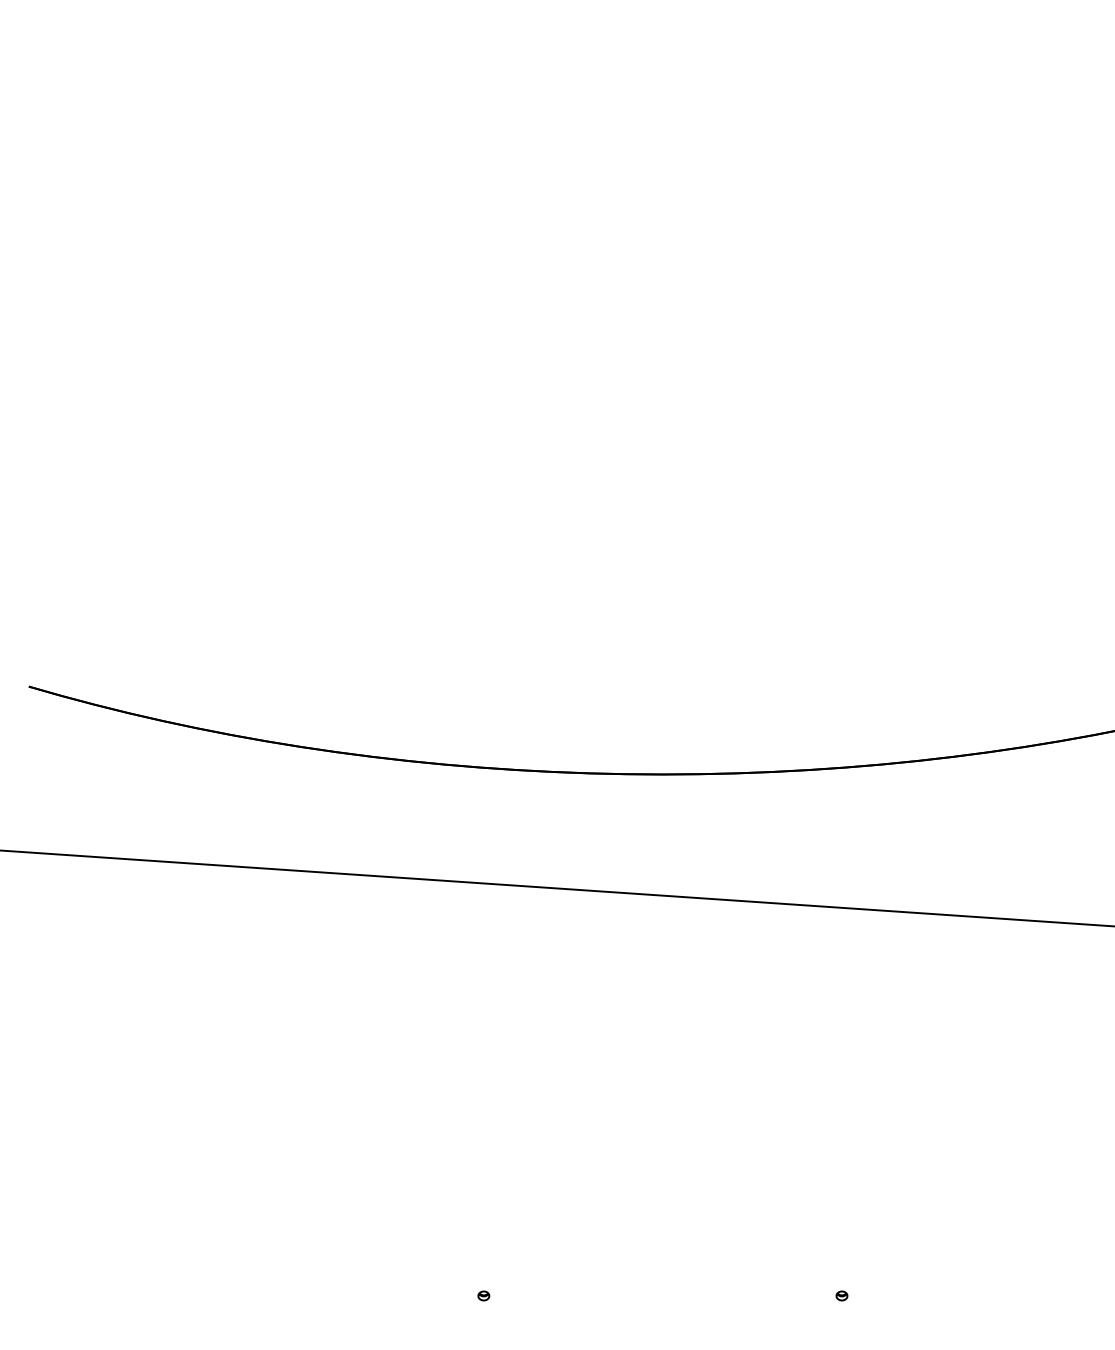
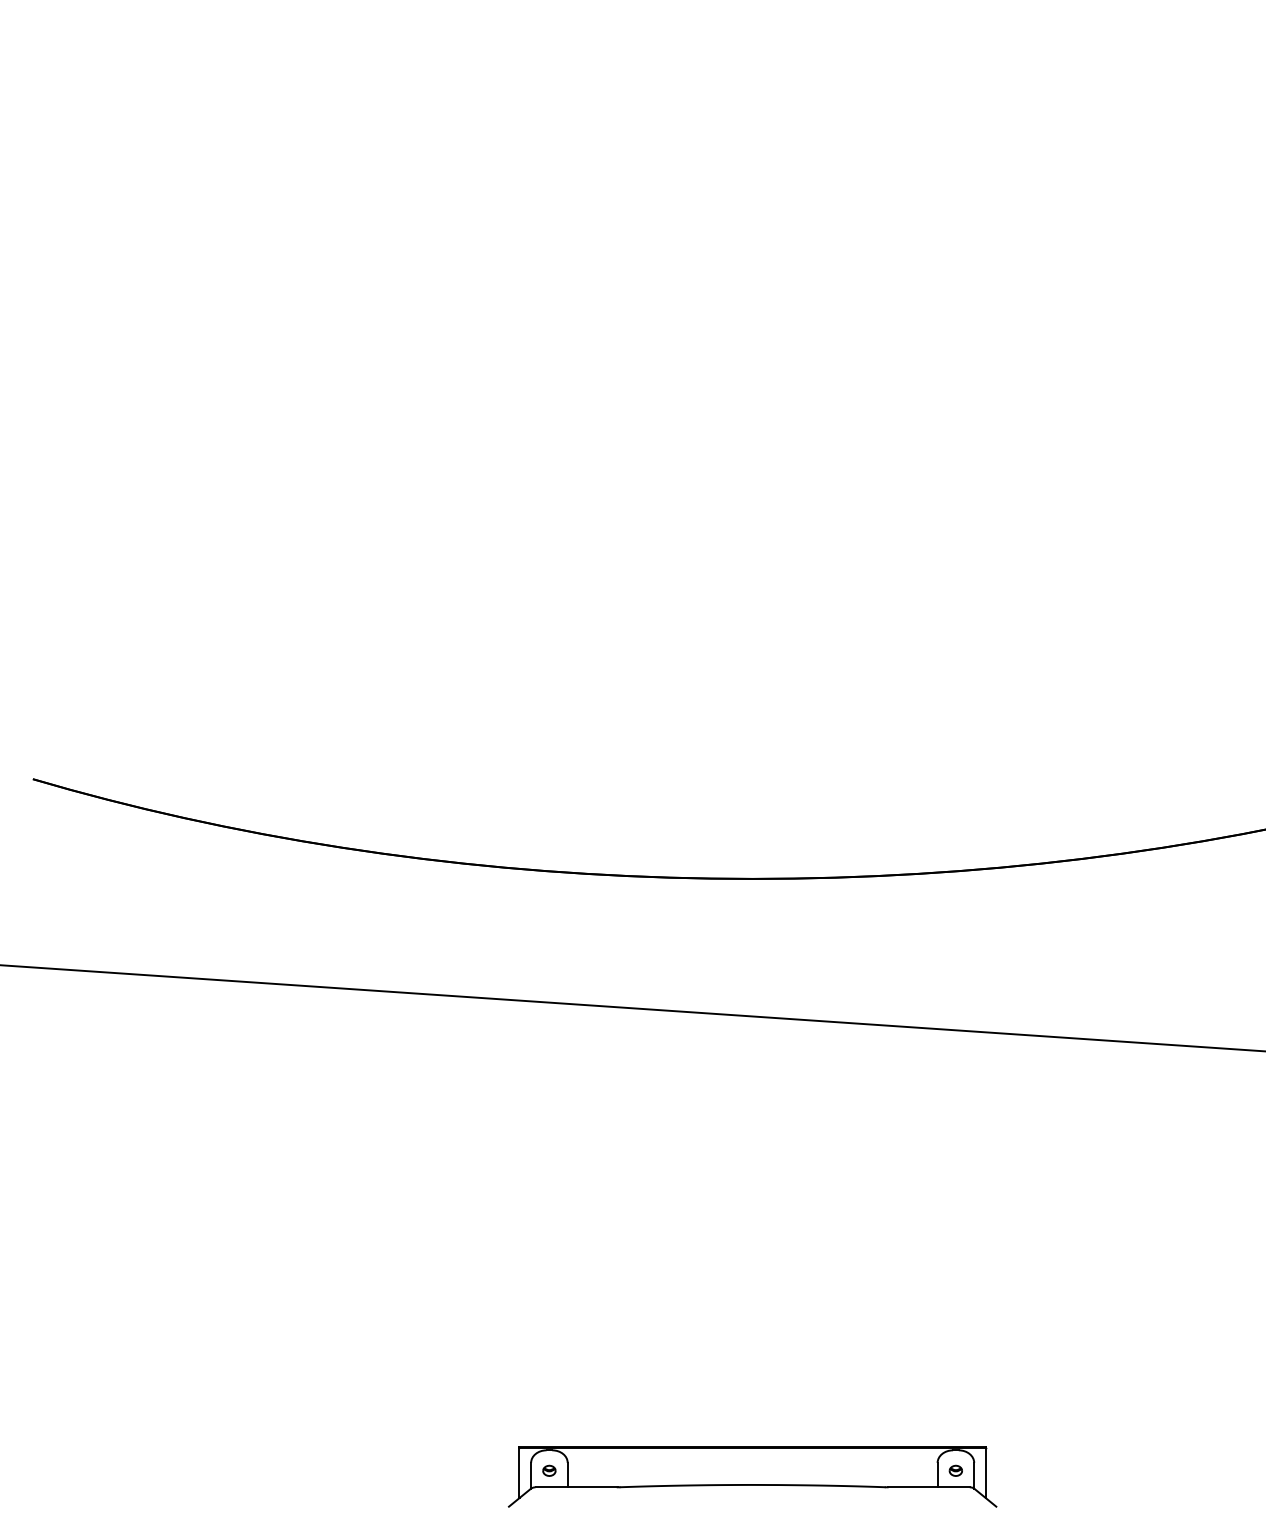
part: (662, 1300) -> (752, 1476), added

